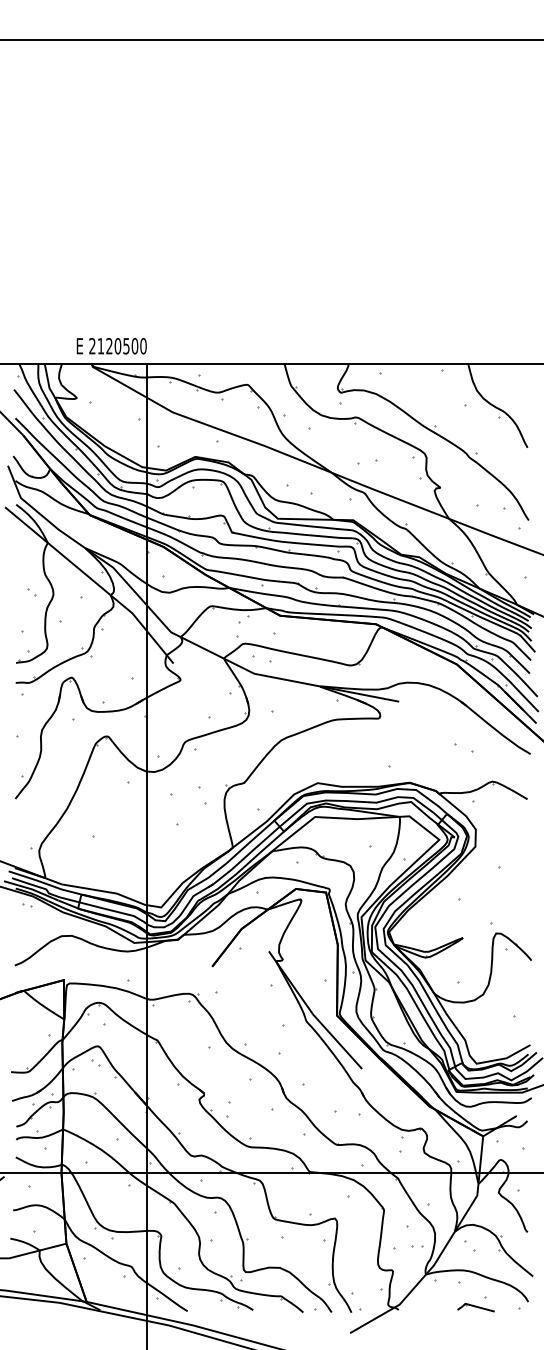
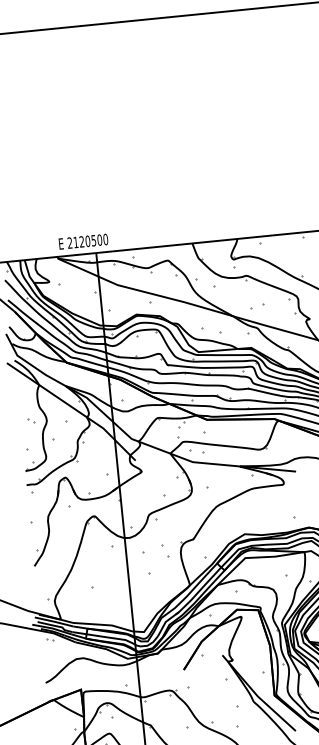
text: (111, 346) -> (83, 241), moved

